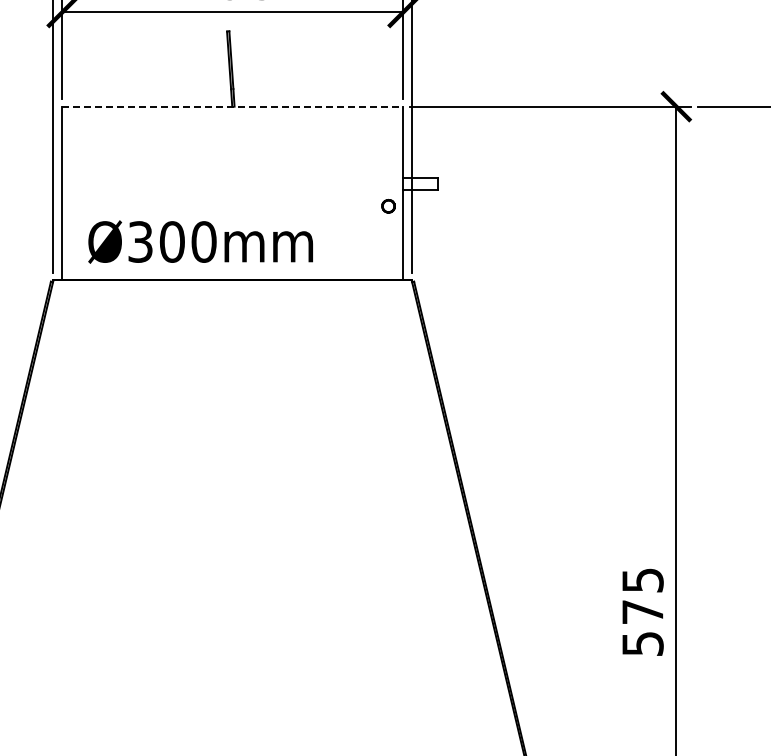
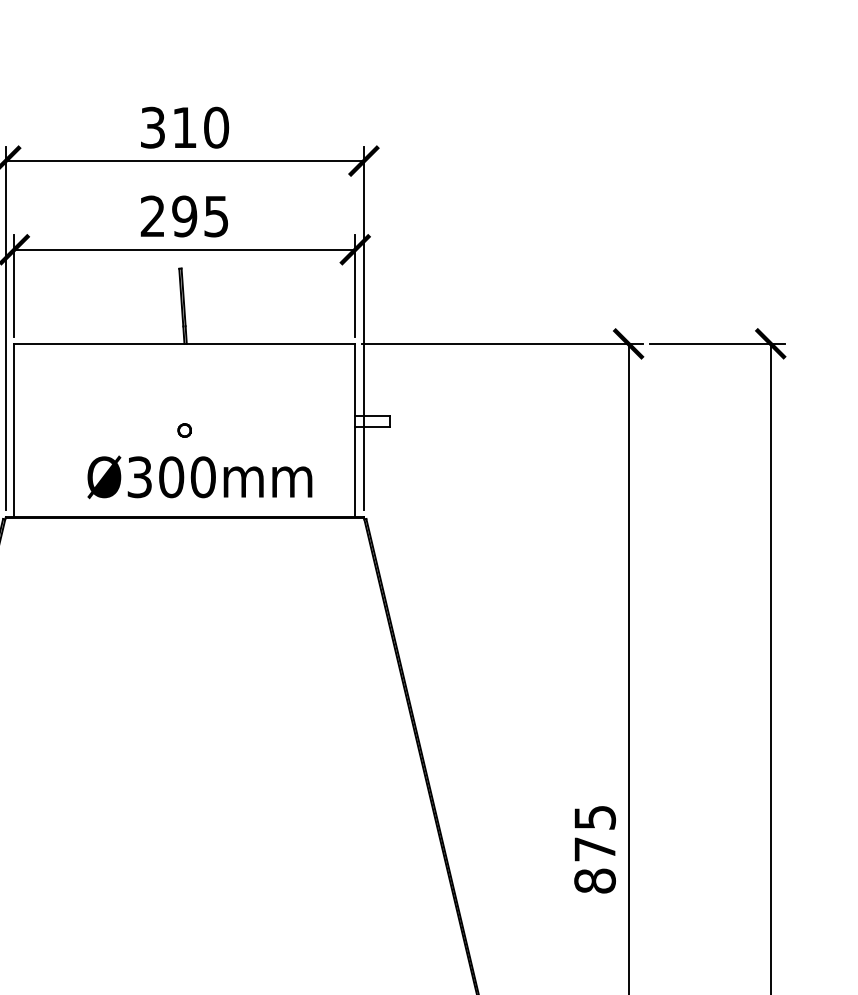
line: (233, 106) -> (185, 343), dashed -> solid
part: (388, 206) -> (184, 430), moved
text: (200, 242) -> (199, 477), moved
text: (643, 643) -> (595, 880), 575 -> 875

